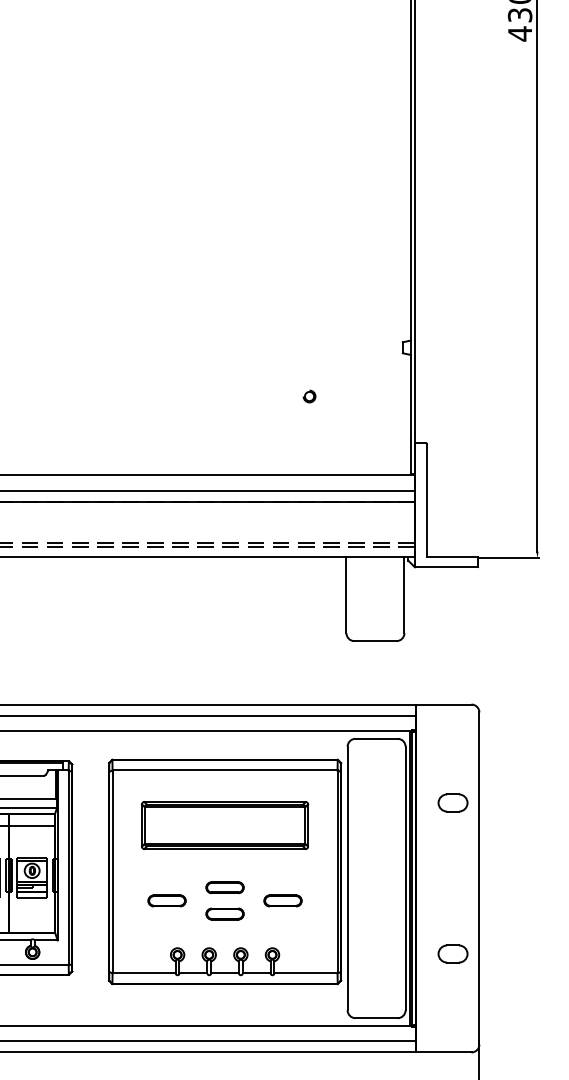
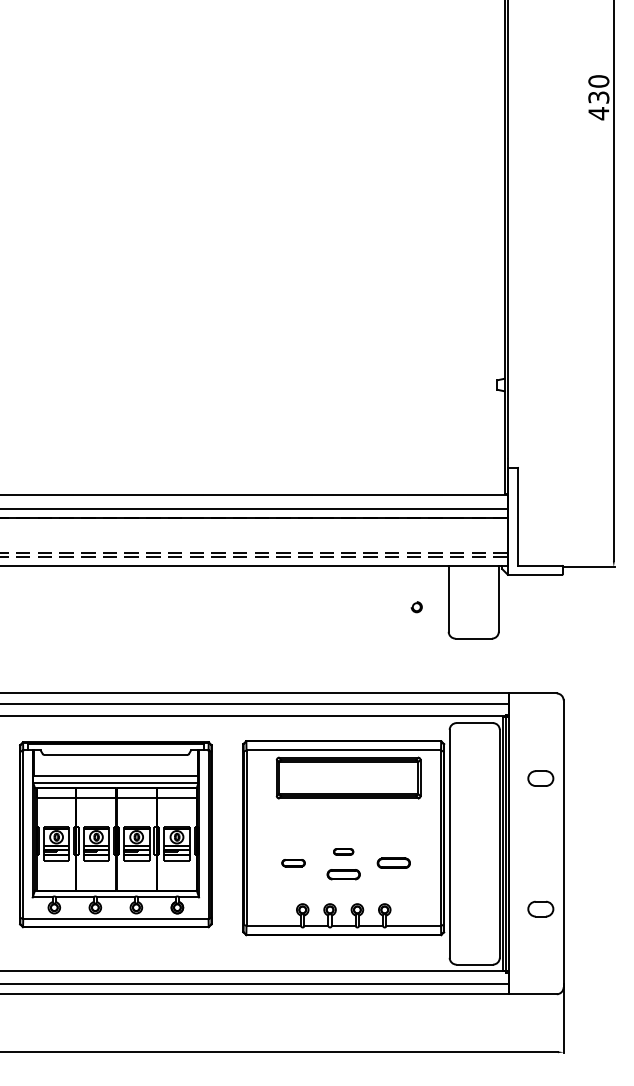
part: (309, 396) -> (416, 607), moved
part: (224, 824) -> (348, 777), moved
part: (224, 887) -> (343, 851), size x0.6
part: (166, 900) -> (293, 862), size x0.7

